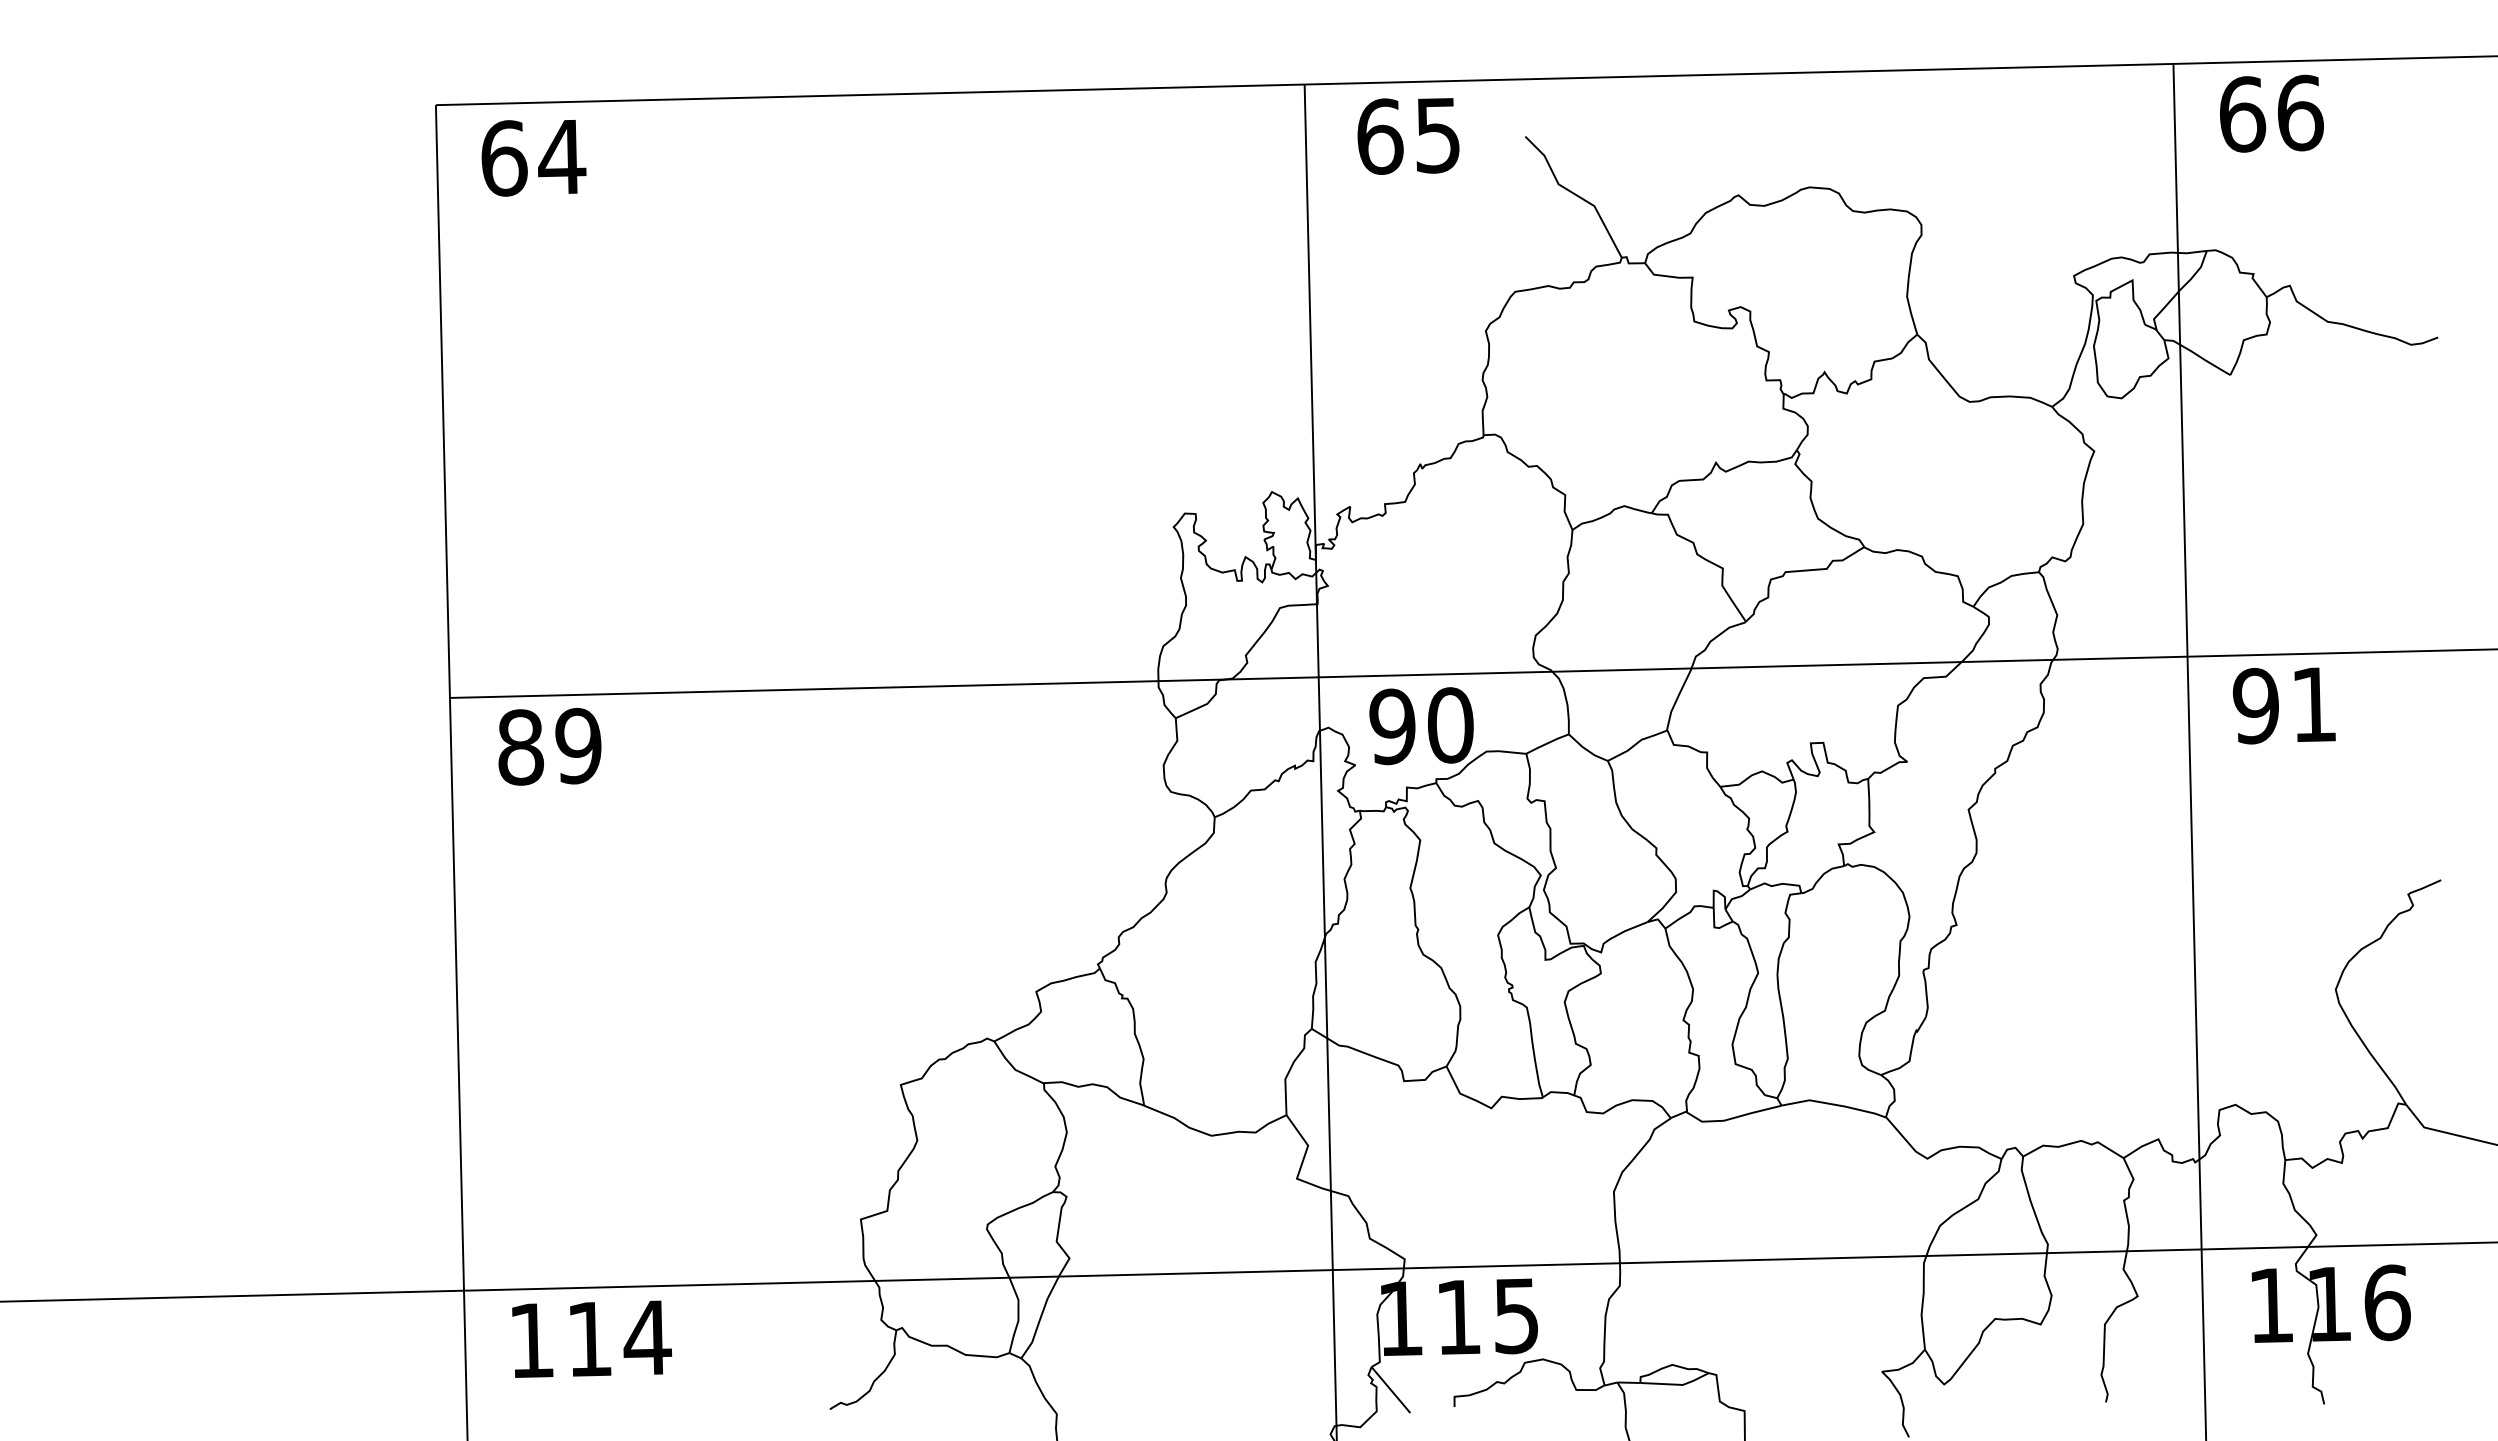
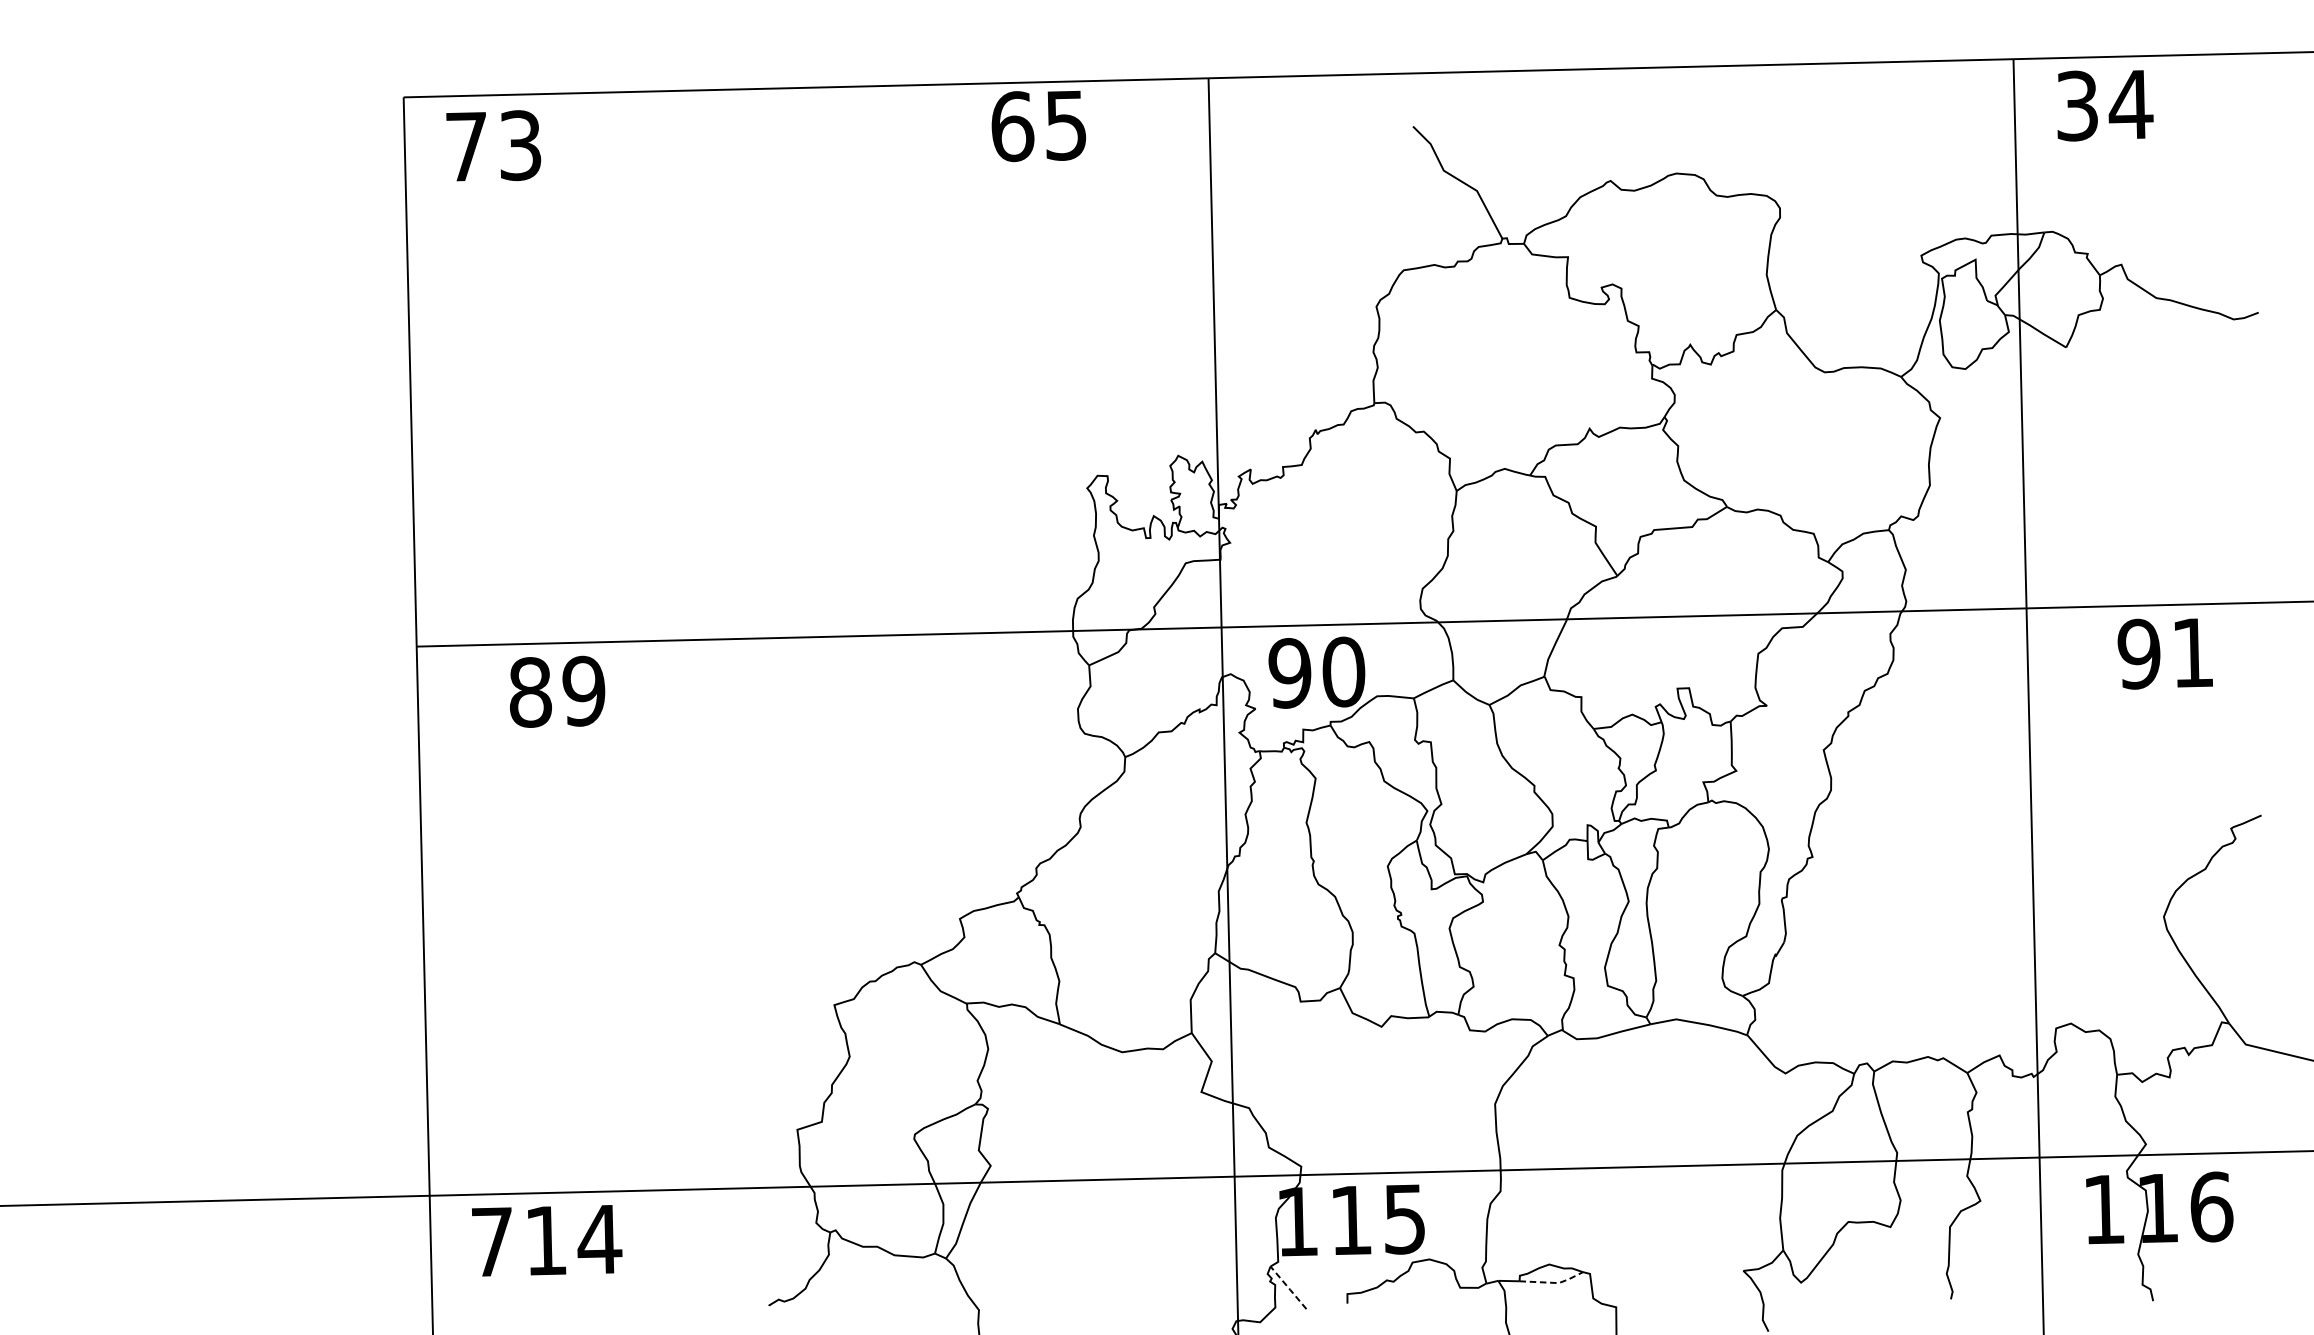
text: (2272, 113) -> (2105, 105), 66 -> 34
text: (1408, 136) -> (1038, 126), moved
text: (533, 157) -> (494, 145), 64 -> 73
text: (2284, 705) -> (2165, 653), moved
text: (549, 746) -> (557, 691), moved
text: (531, 1340) -> (492, 1241), 114 -> 714
line: (1677, 1384) -> (1554, 1282), solid -> dashed
line: (1391, 1390) -> (1289, 1288), solid -> dashed

